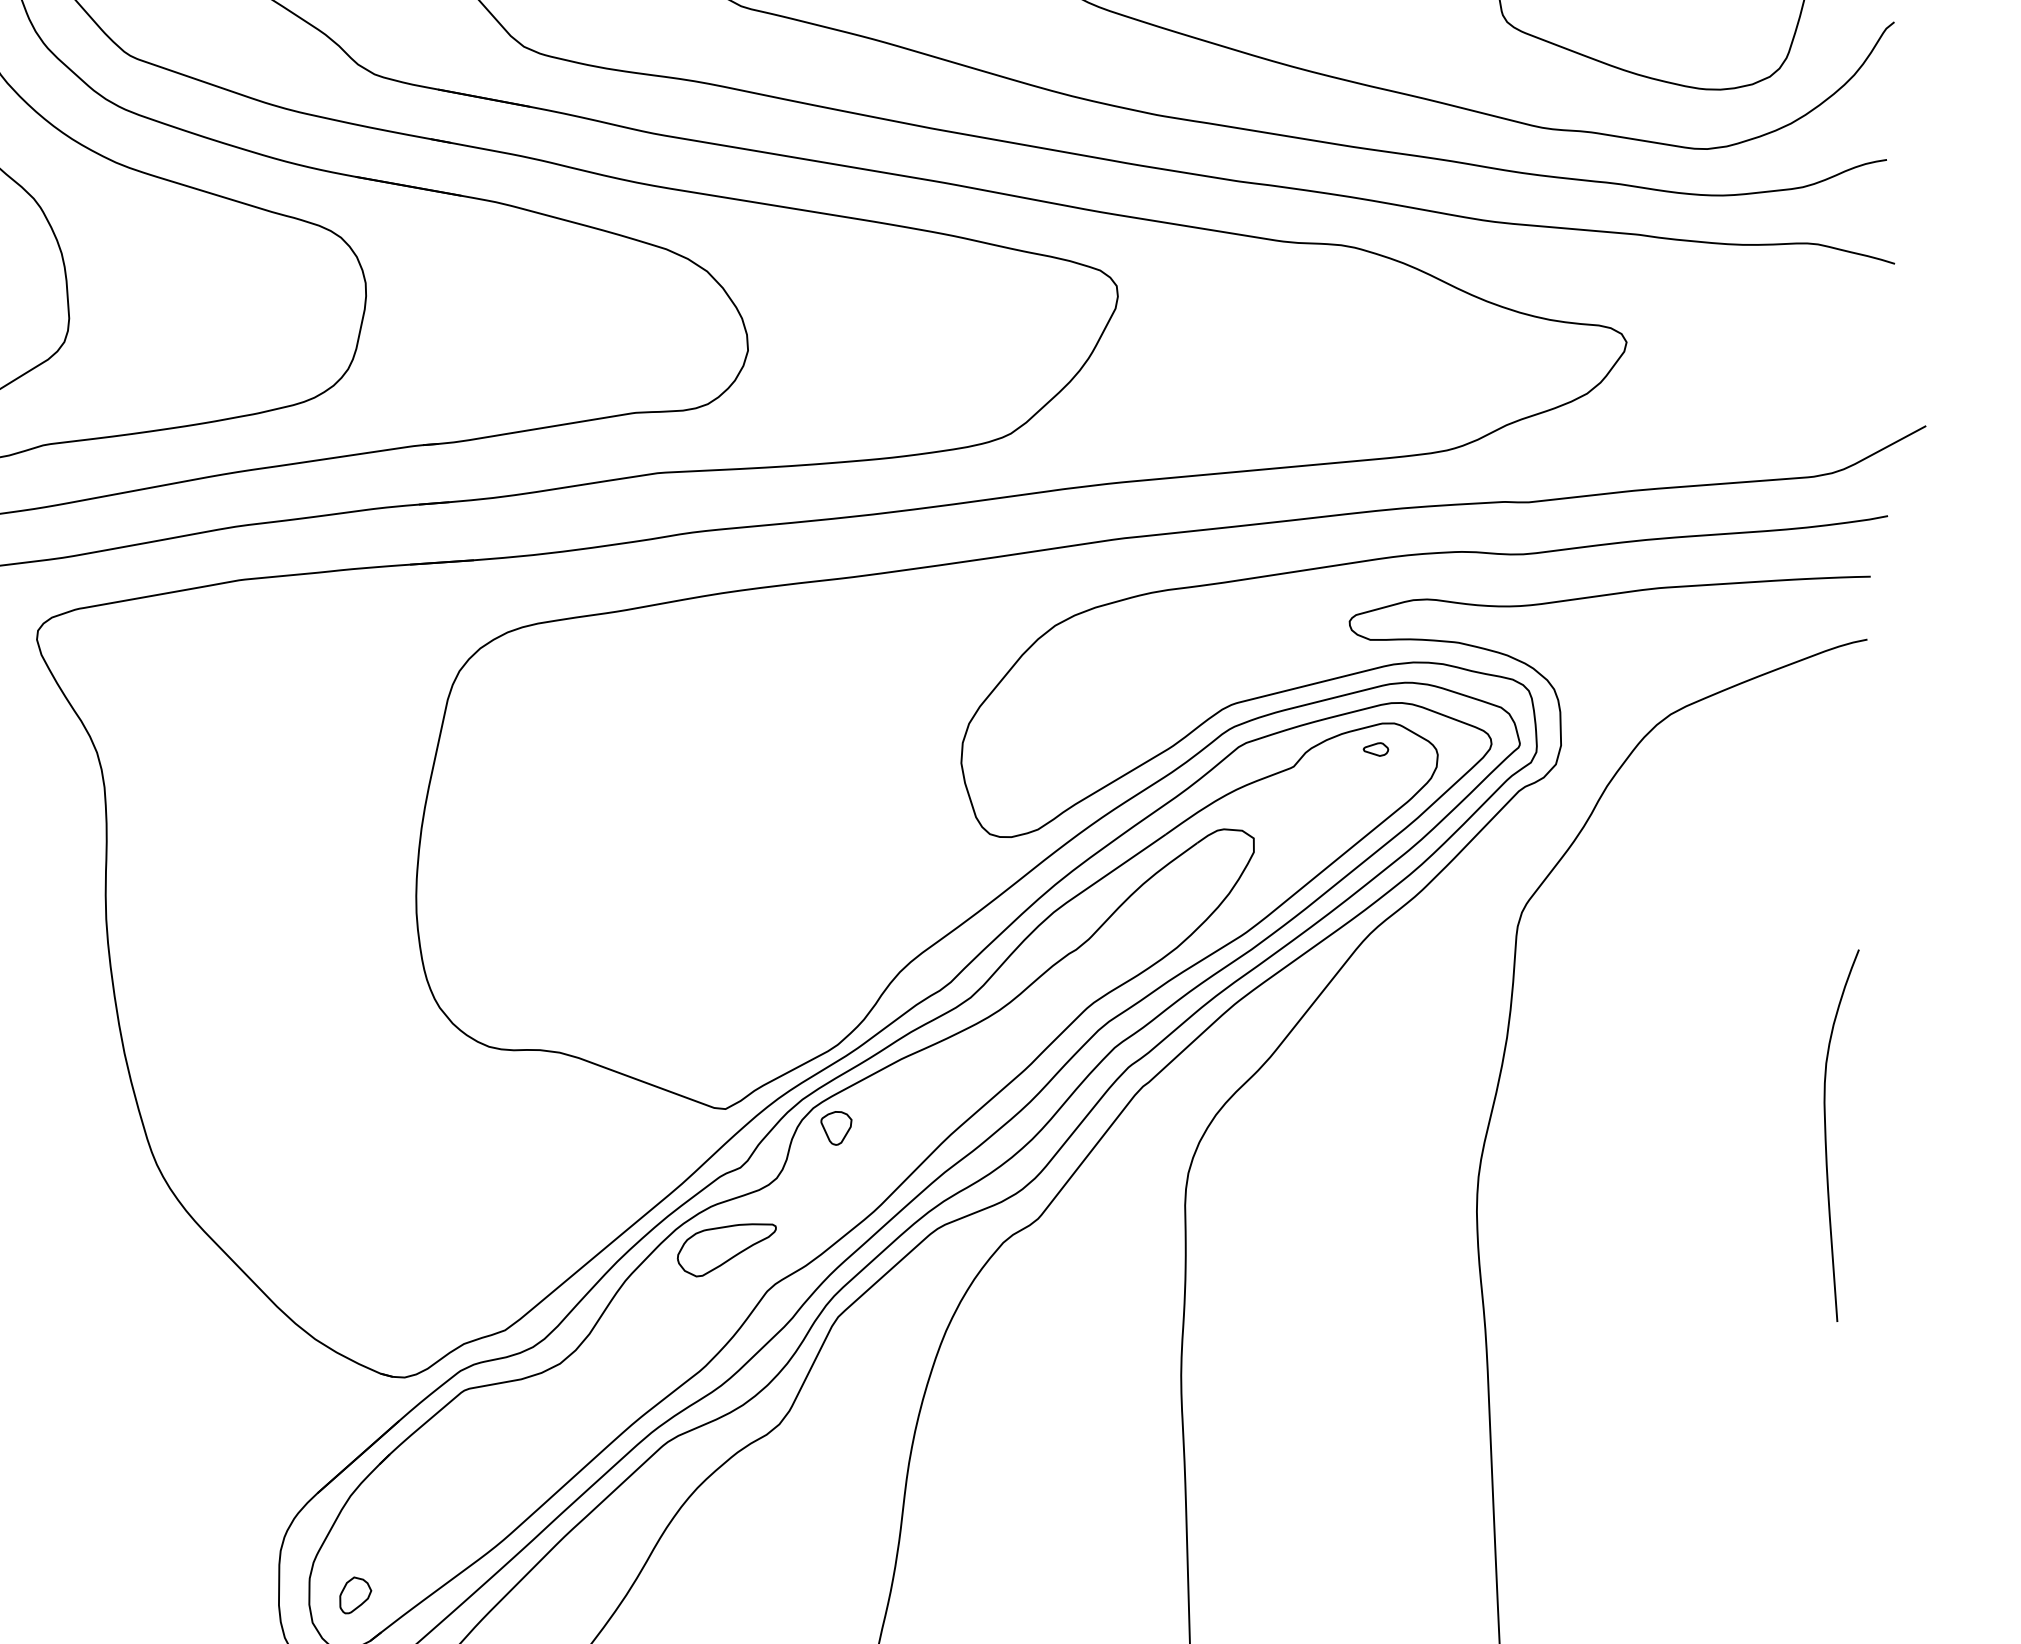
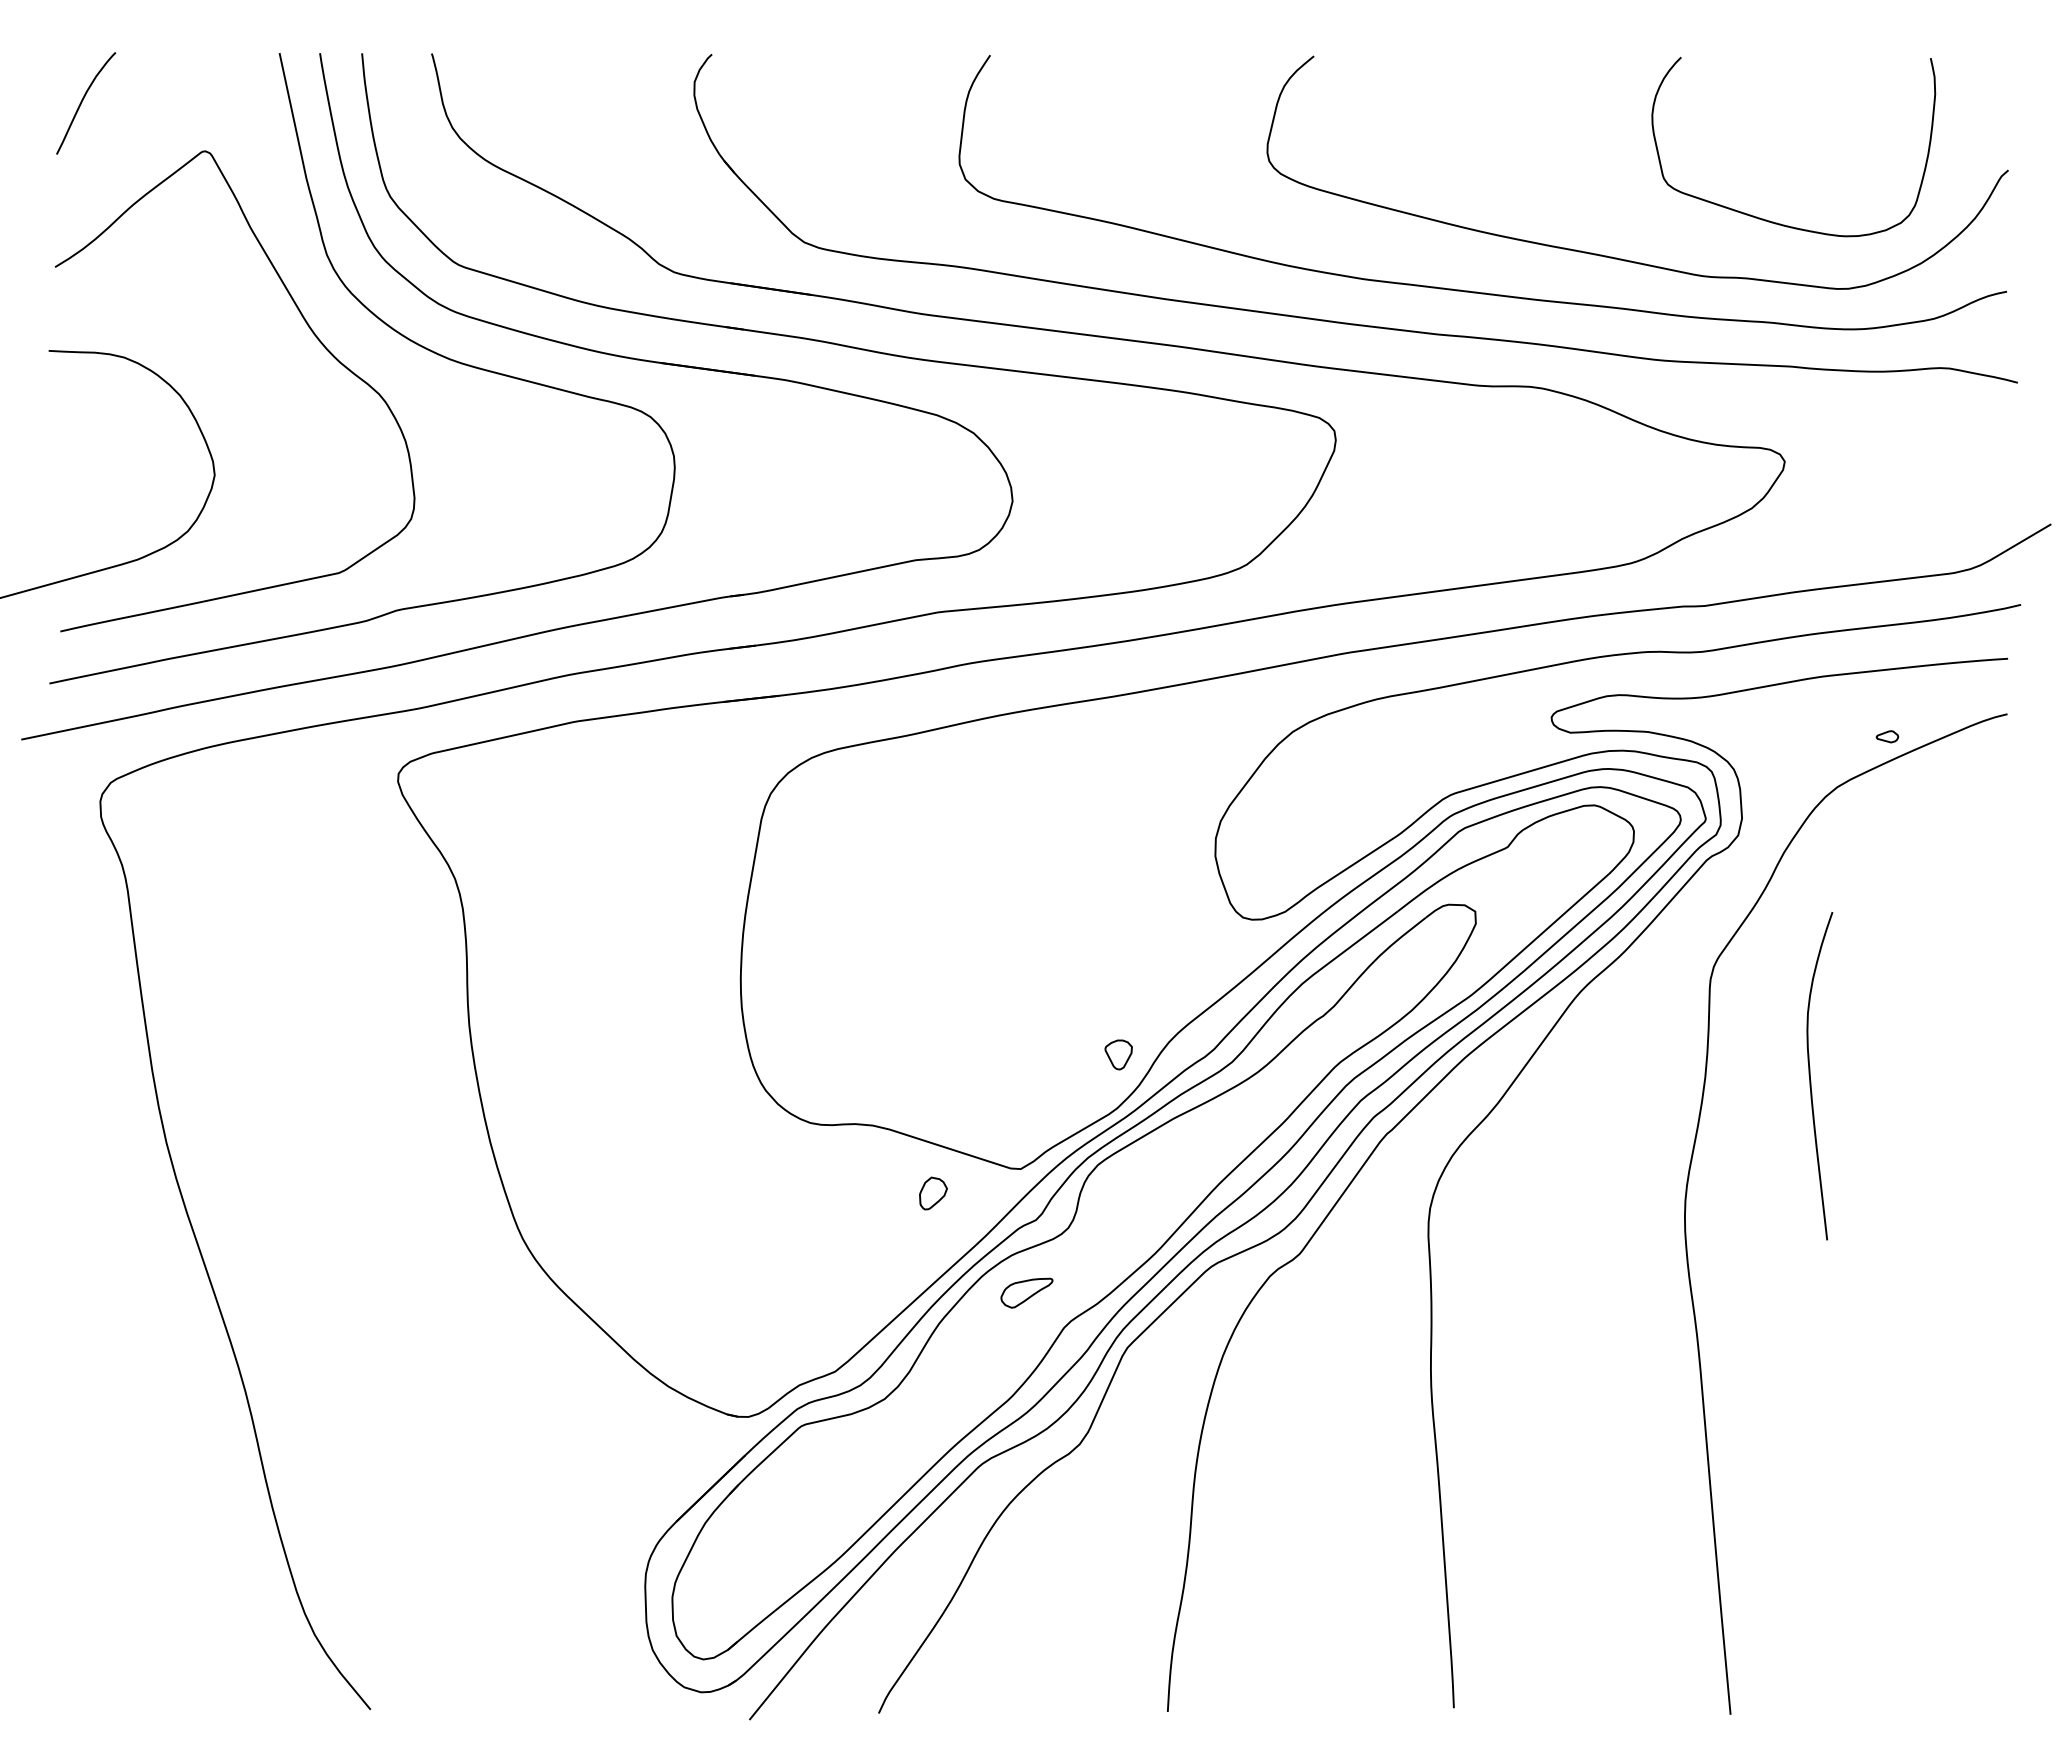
part: (1376, 749) -> (1887, 736), moved
part: (835, 1127) -> (1118, 1054), moved
curve: (1827, 1139) -> (1811, 1080), moved
part: (726, 1250) -> (1026, 1293), size x0.6
part: (355, 1595) -> (933, 1193), moved

